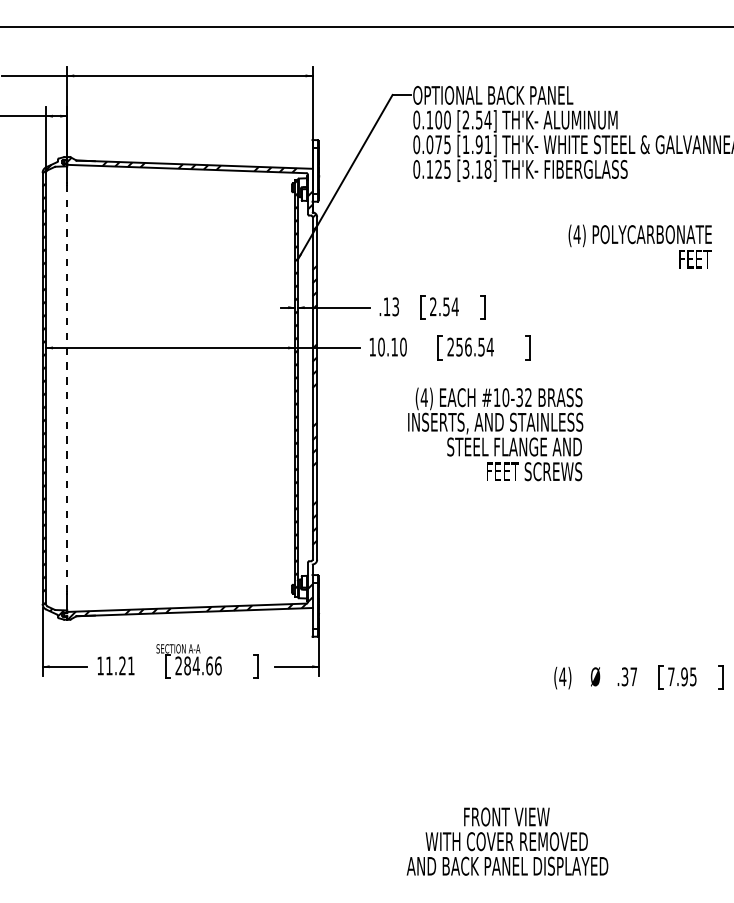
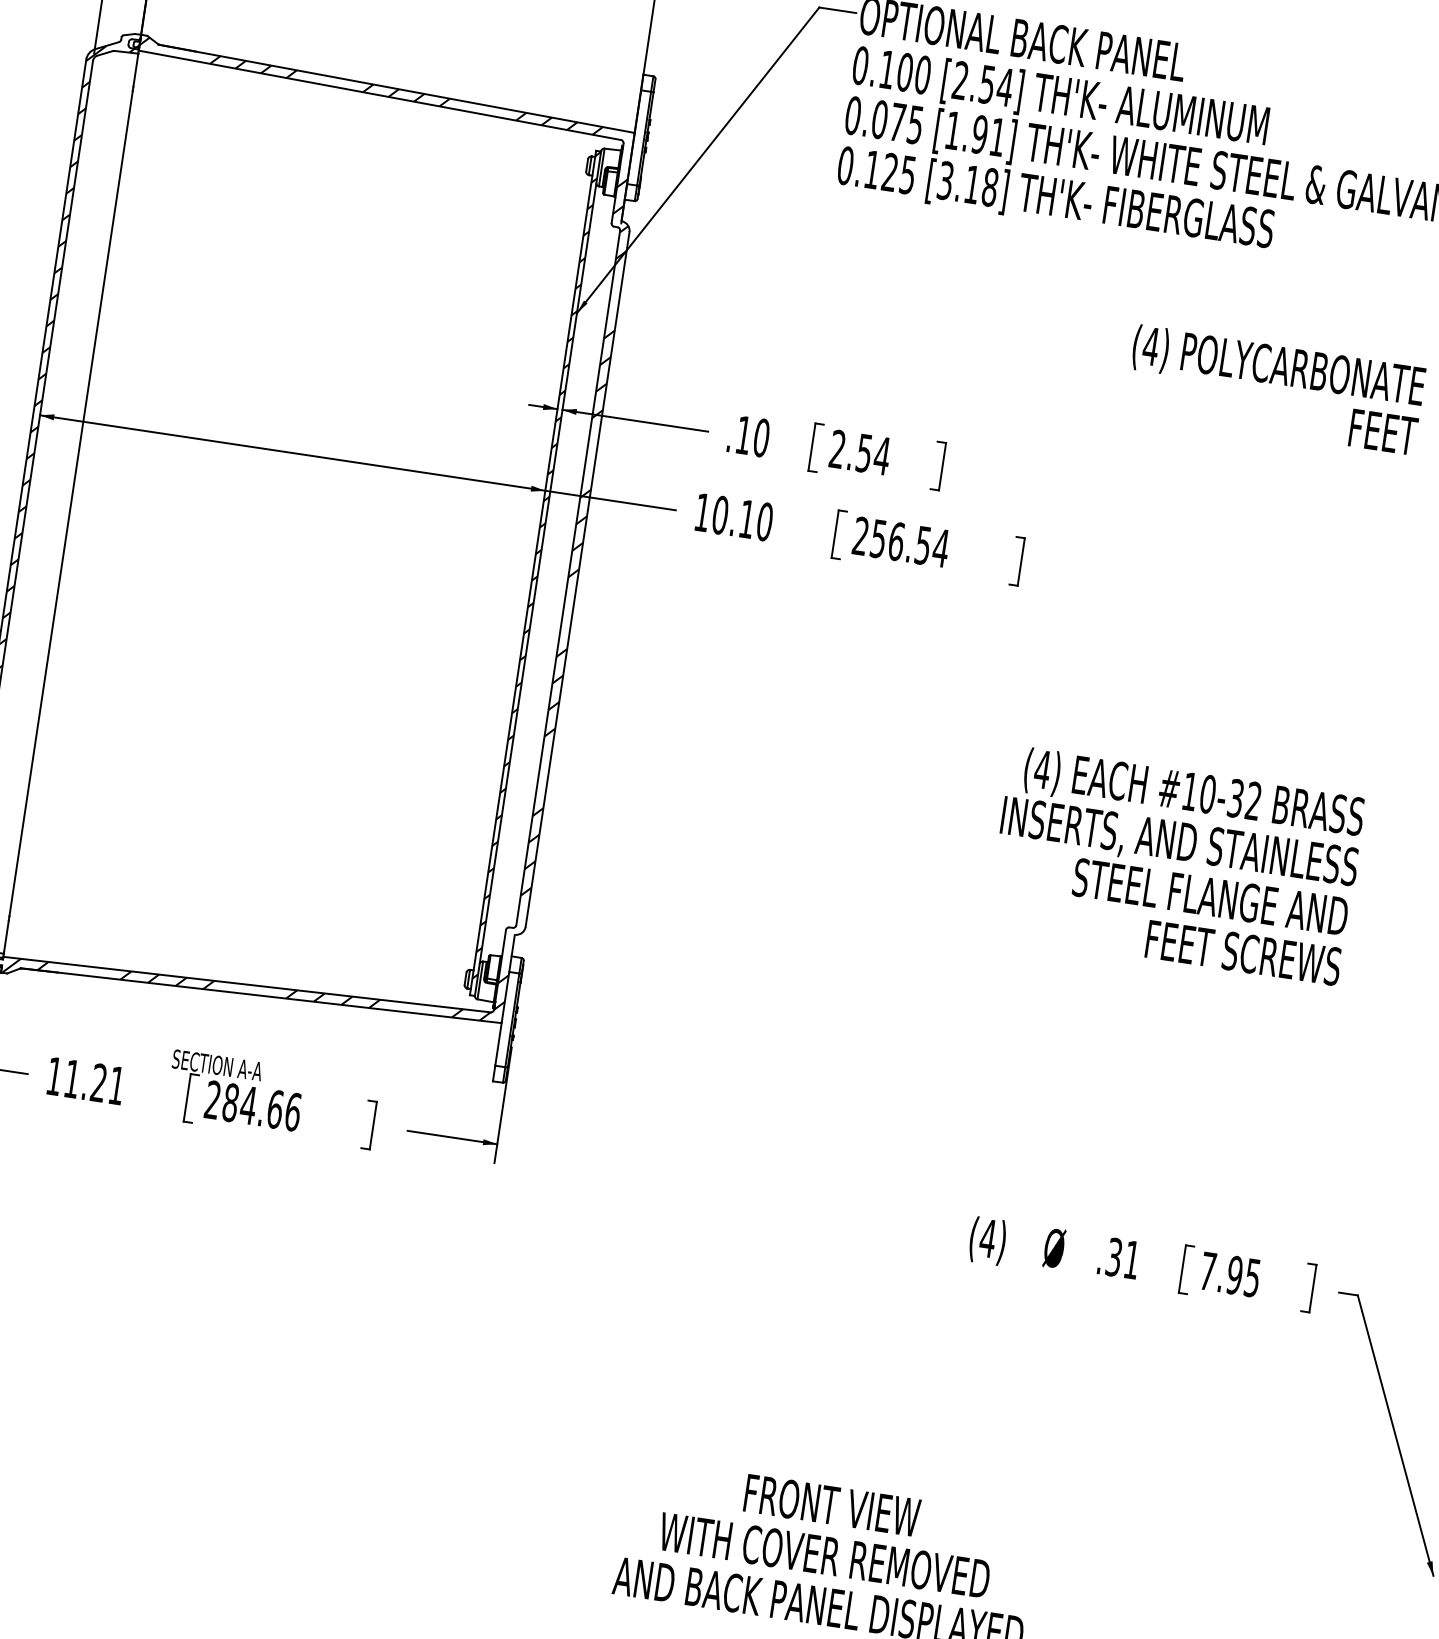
text: (395, 306) -> (761, 437), .13 -> .10
line: (67, 388) -> (71, 503), dashed -> solid
text: (495, 434) -> (1175, 865), moved
text: (633, 676) -> (1131, 1259), .37 -> .31

